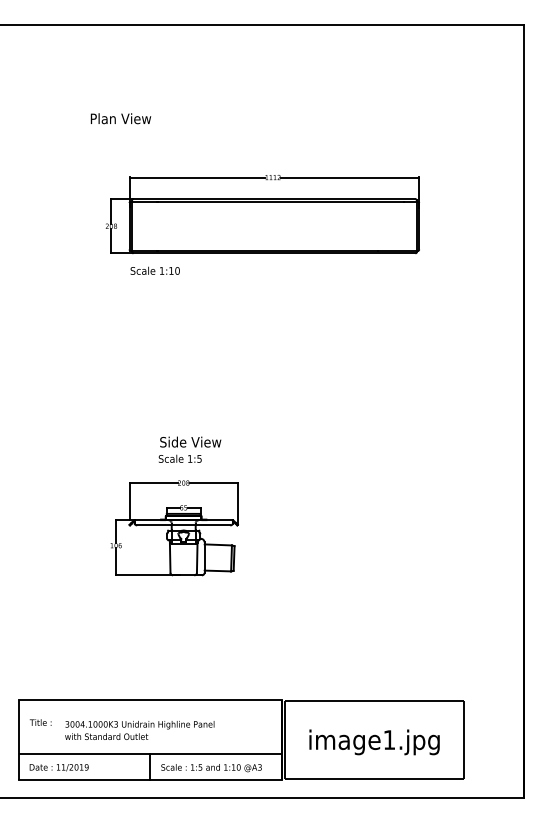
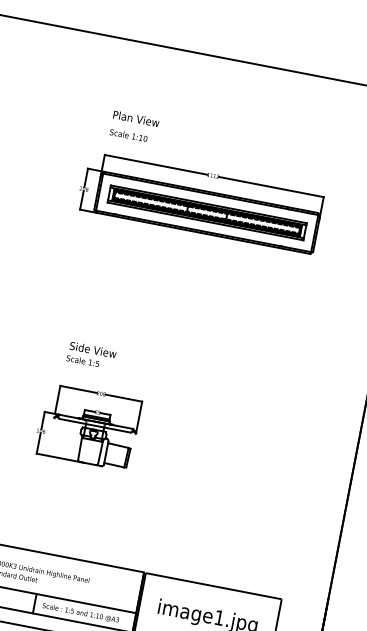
text: (120, 118) -> (136, 118), moved
part: (274, 226) -> (207, 213), added
text: (154, 270) -> (128, 135), moved
text: (189, 449) -> (91, 355), moved

